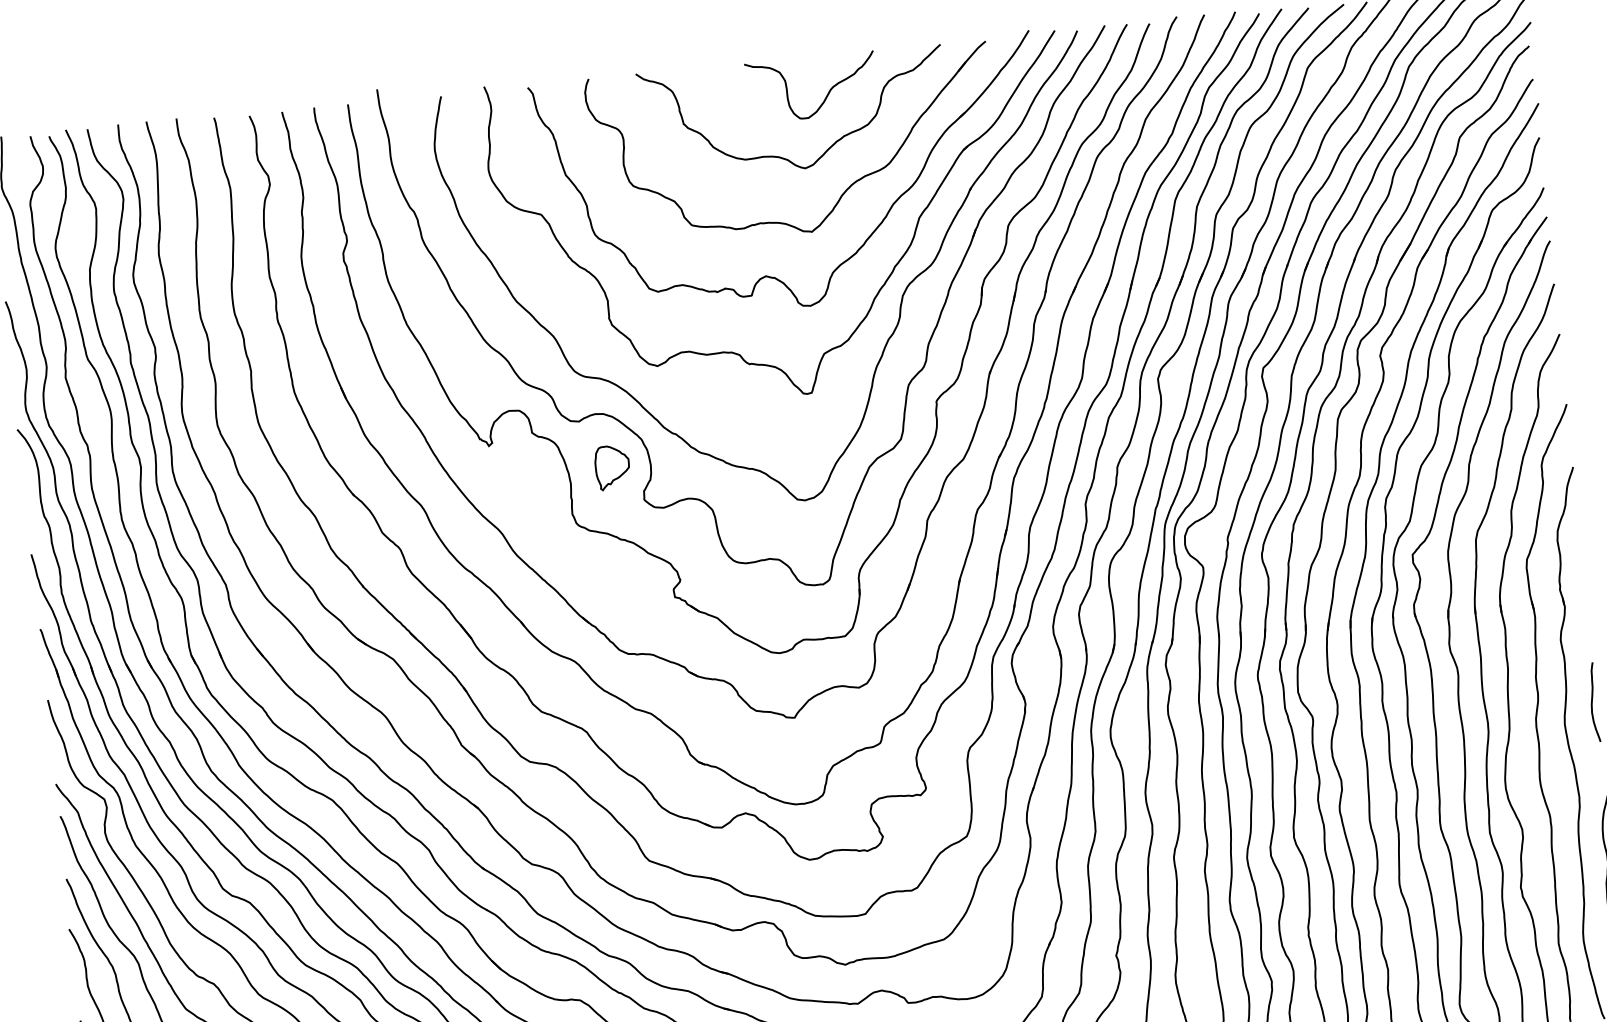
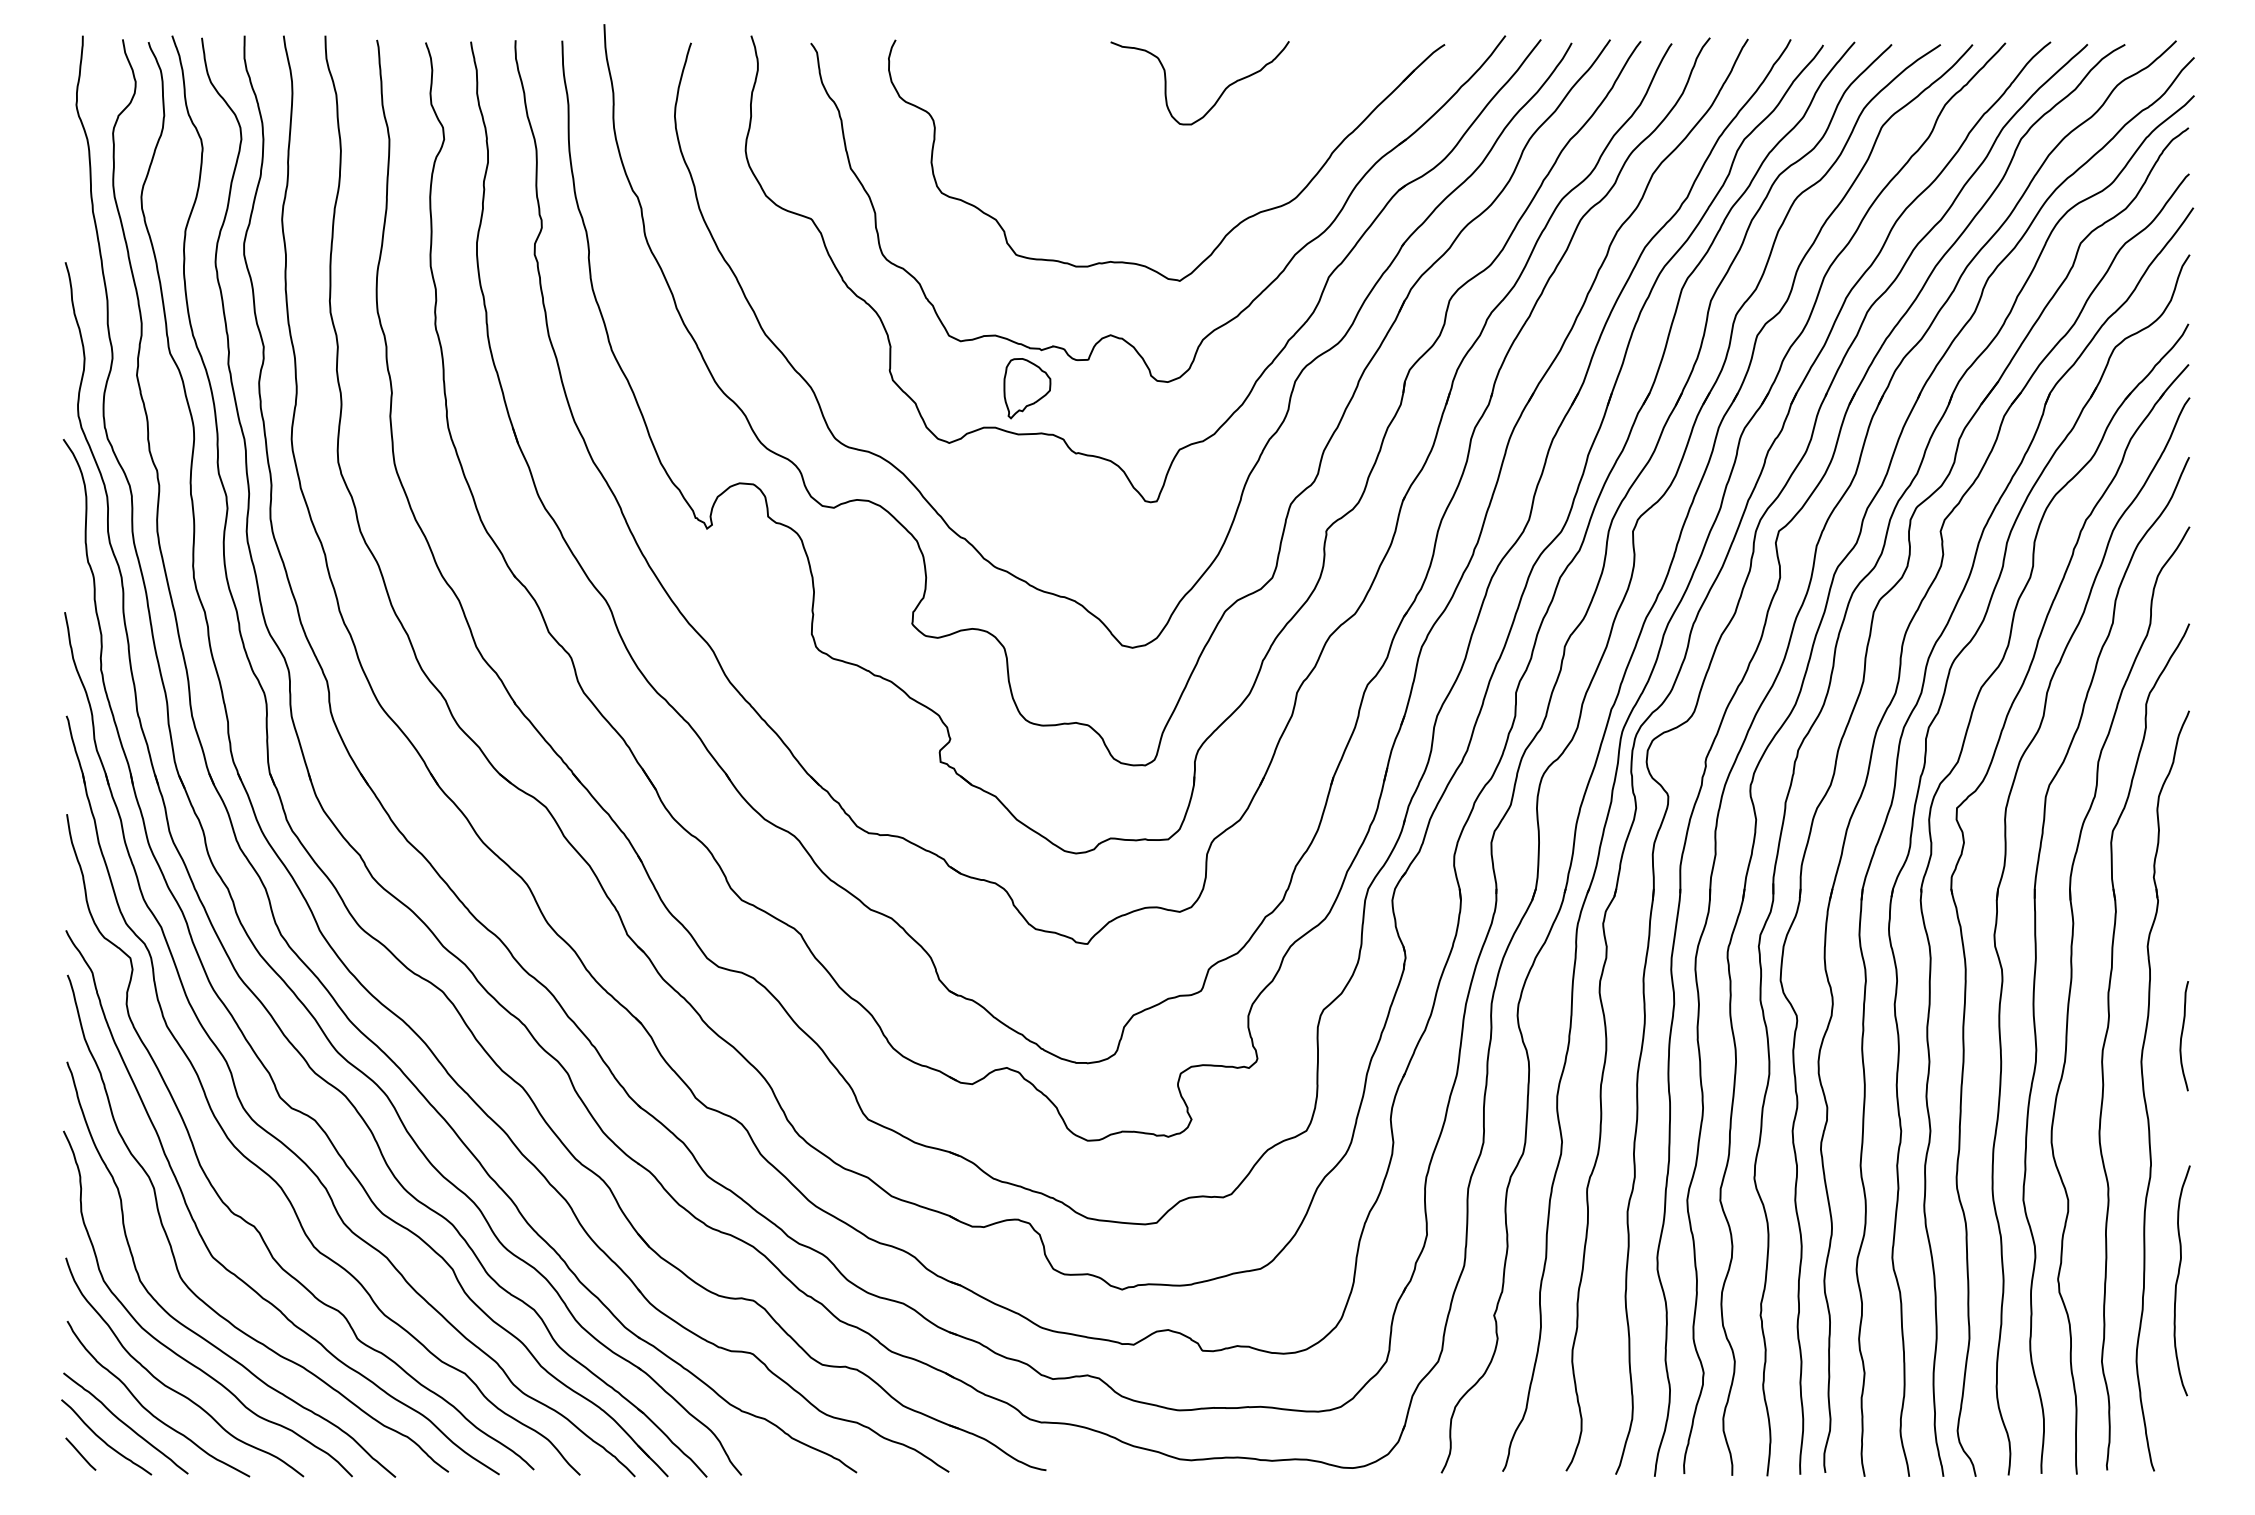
curve: (782, 157) -> (1149, 174), removed
part: (612, 467) -> (1027, 388), moved

